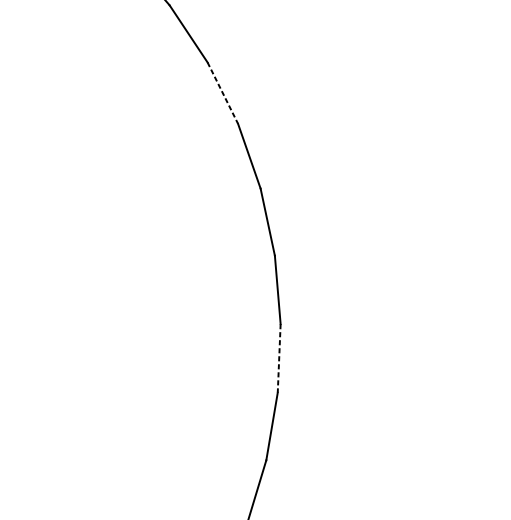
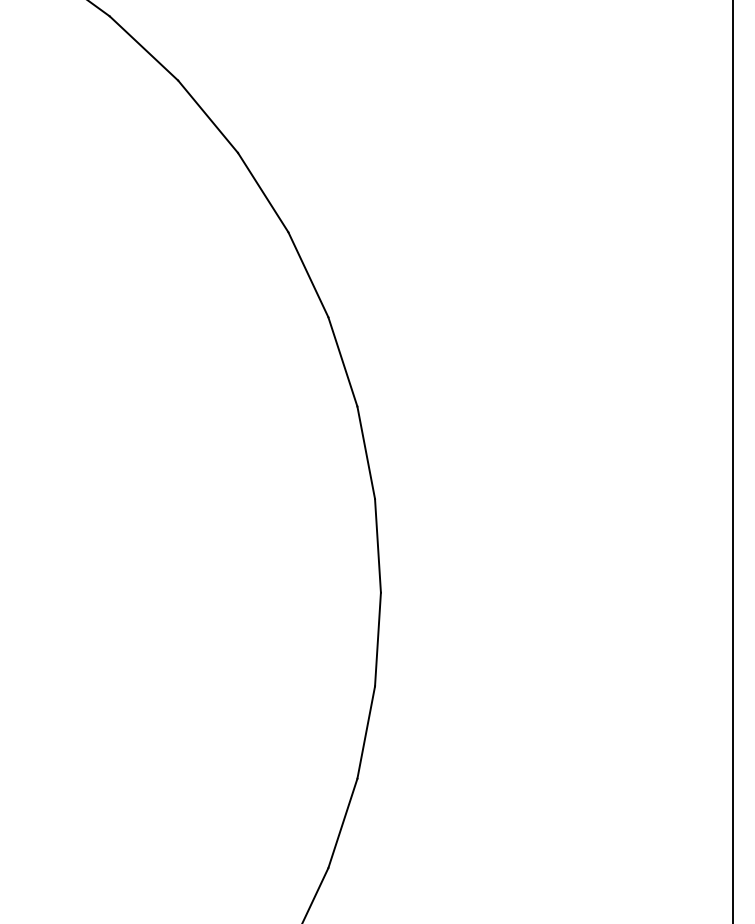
line: (223, 93) -> (263, 192), dashed -> solid
line: (278, 358) -> (377, 545), dashed -> solid

